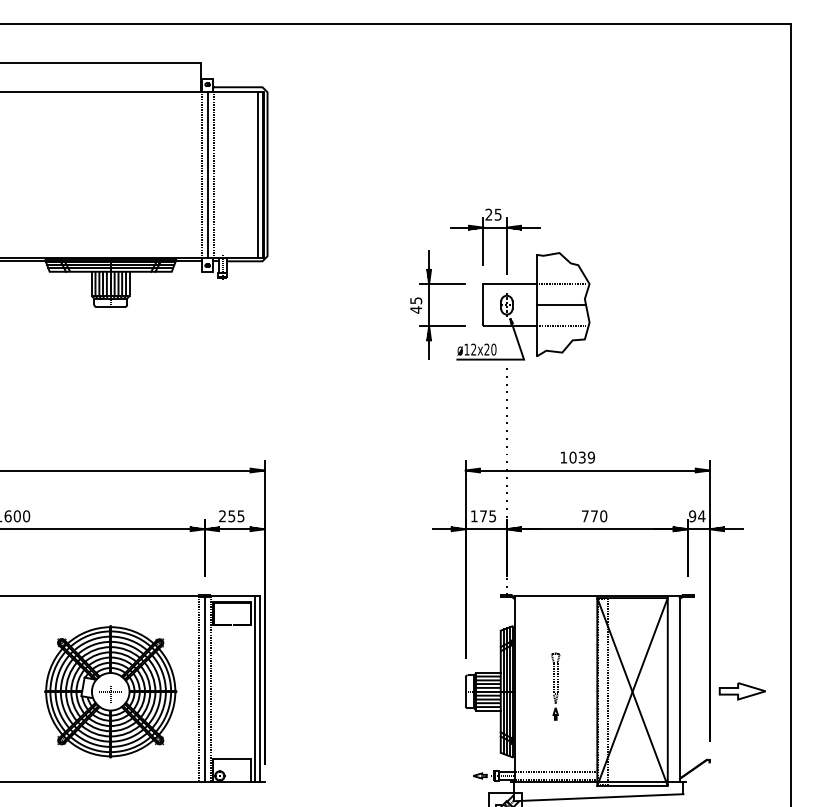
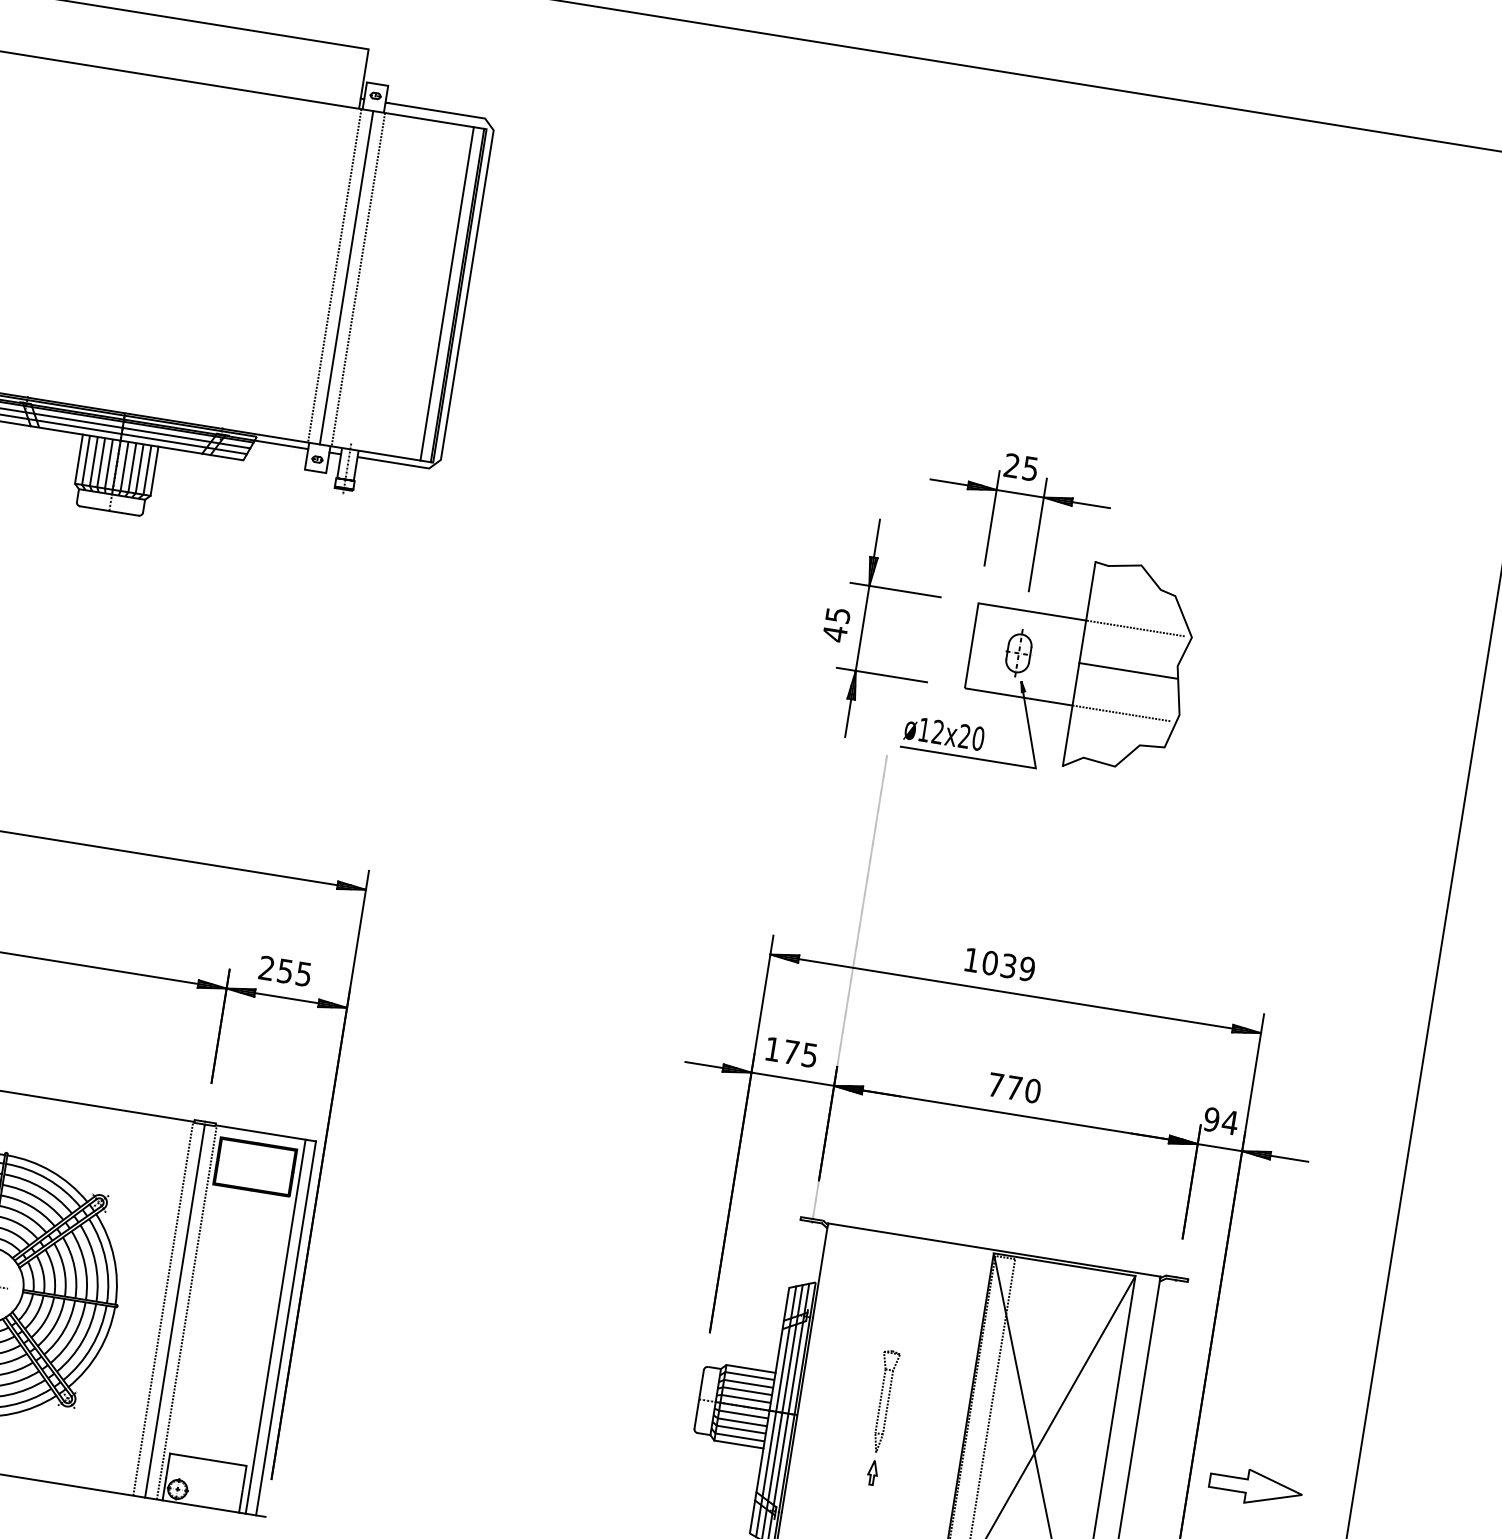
part: (500, 284) -> (1012, 609), moved

